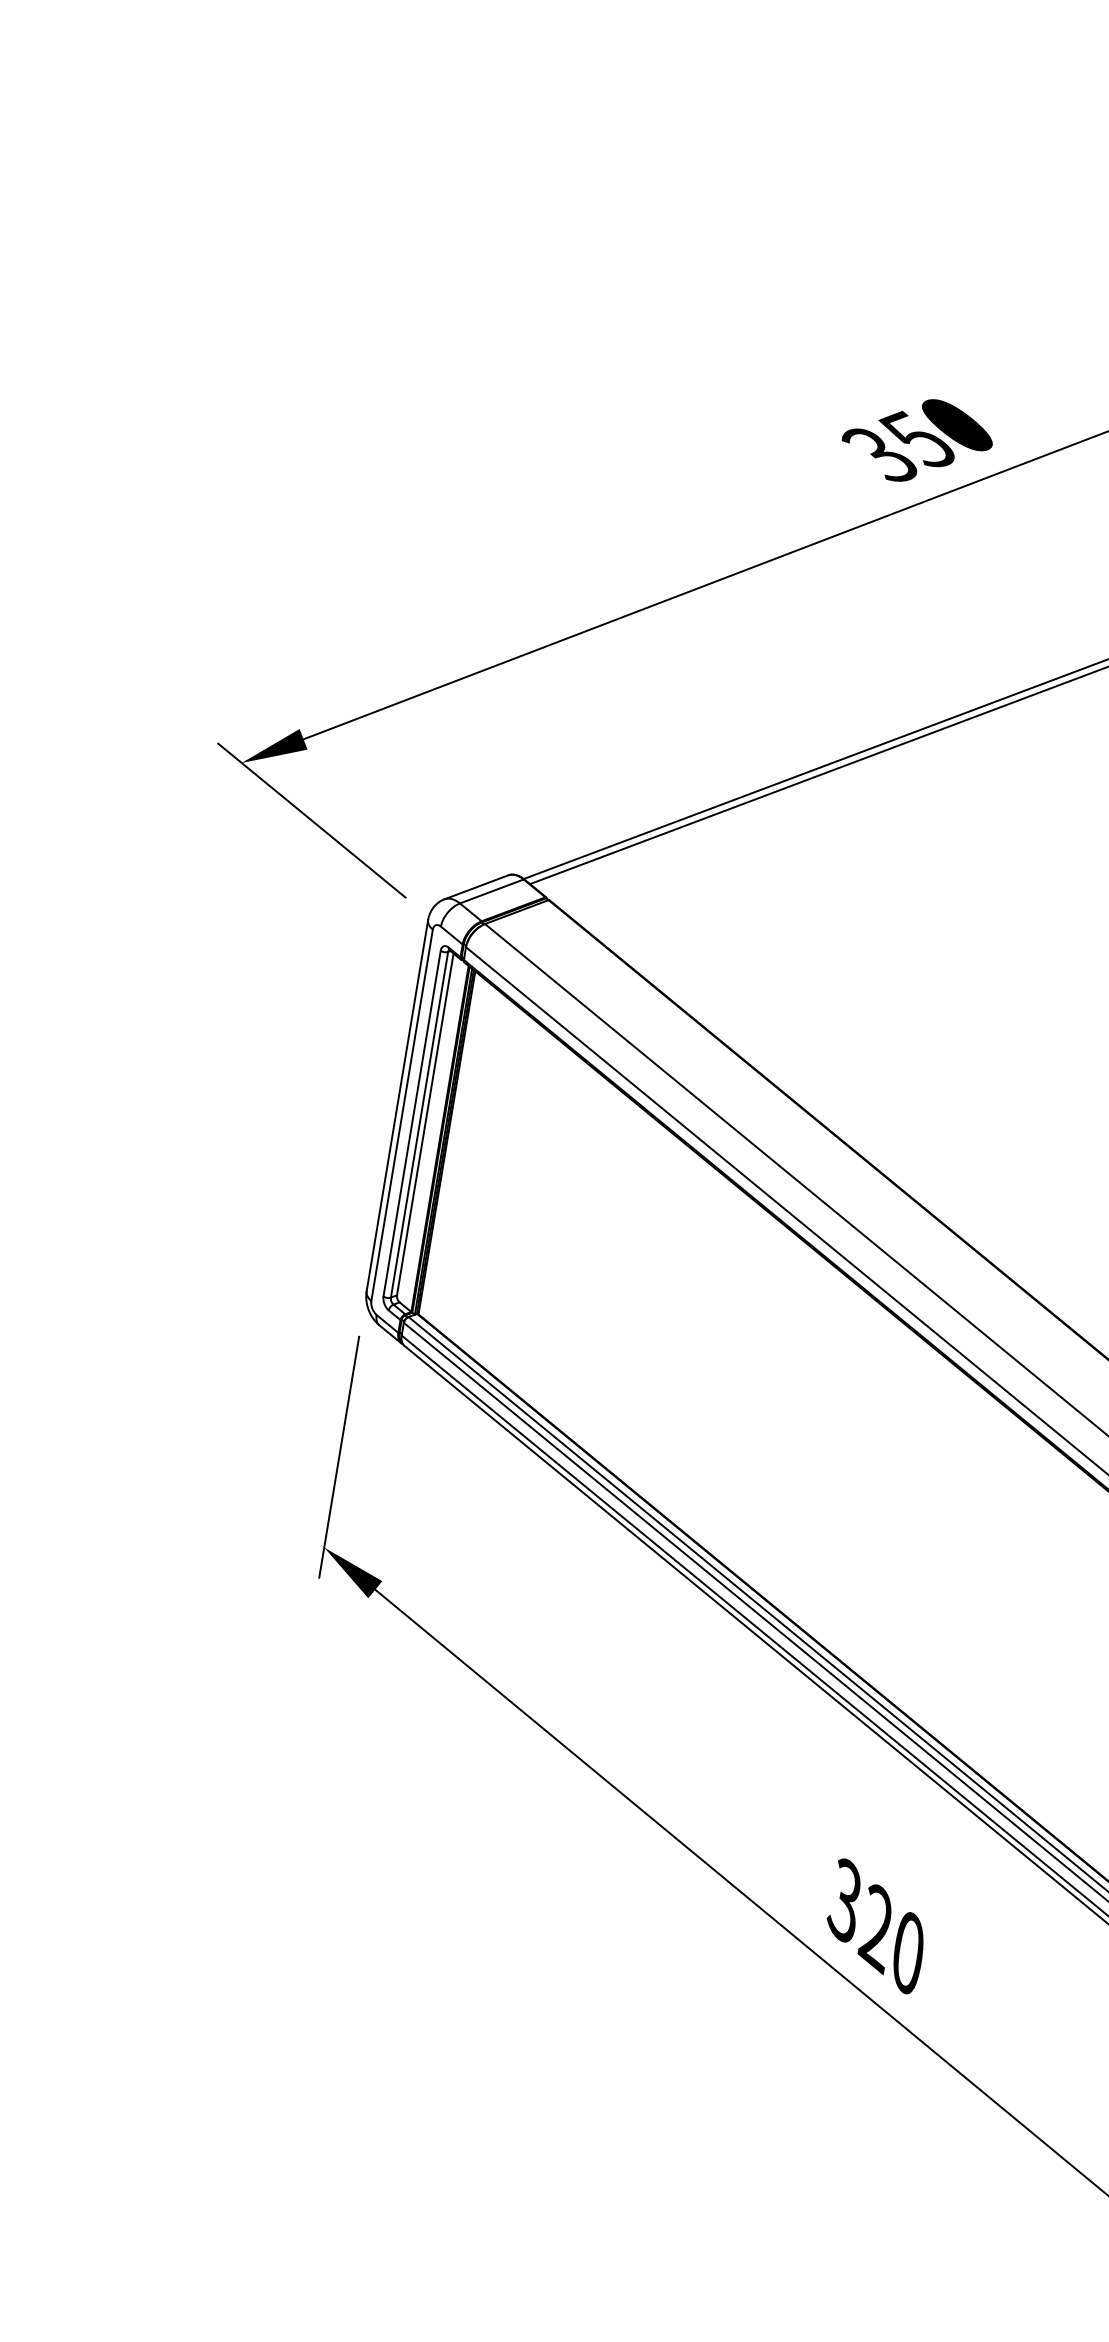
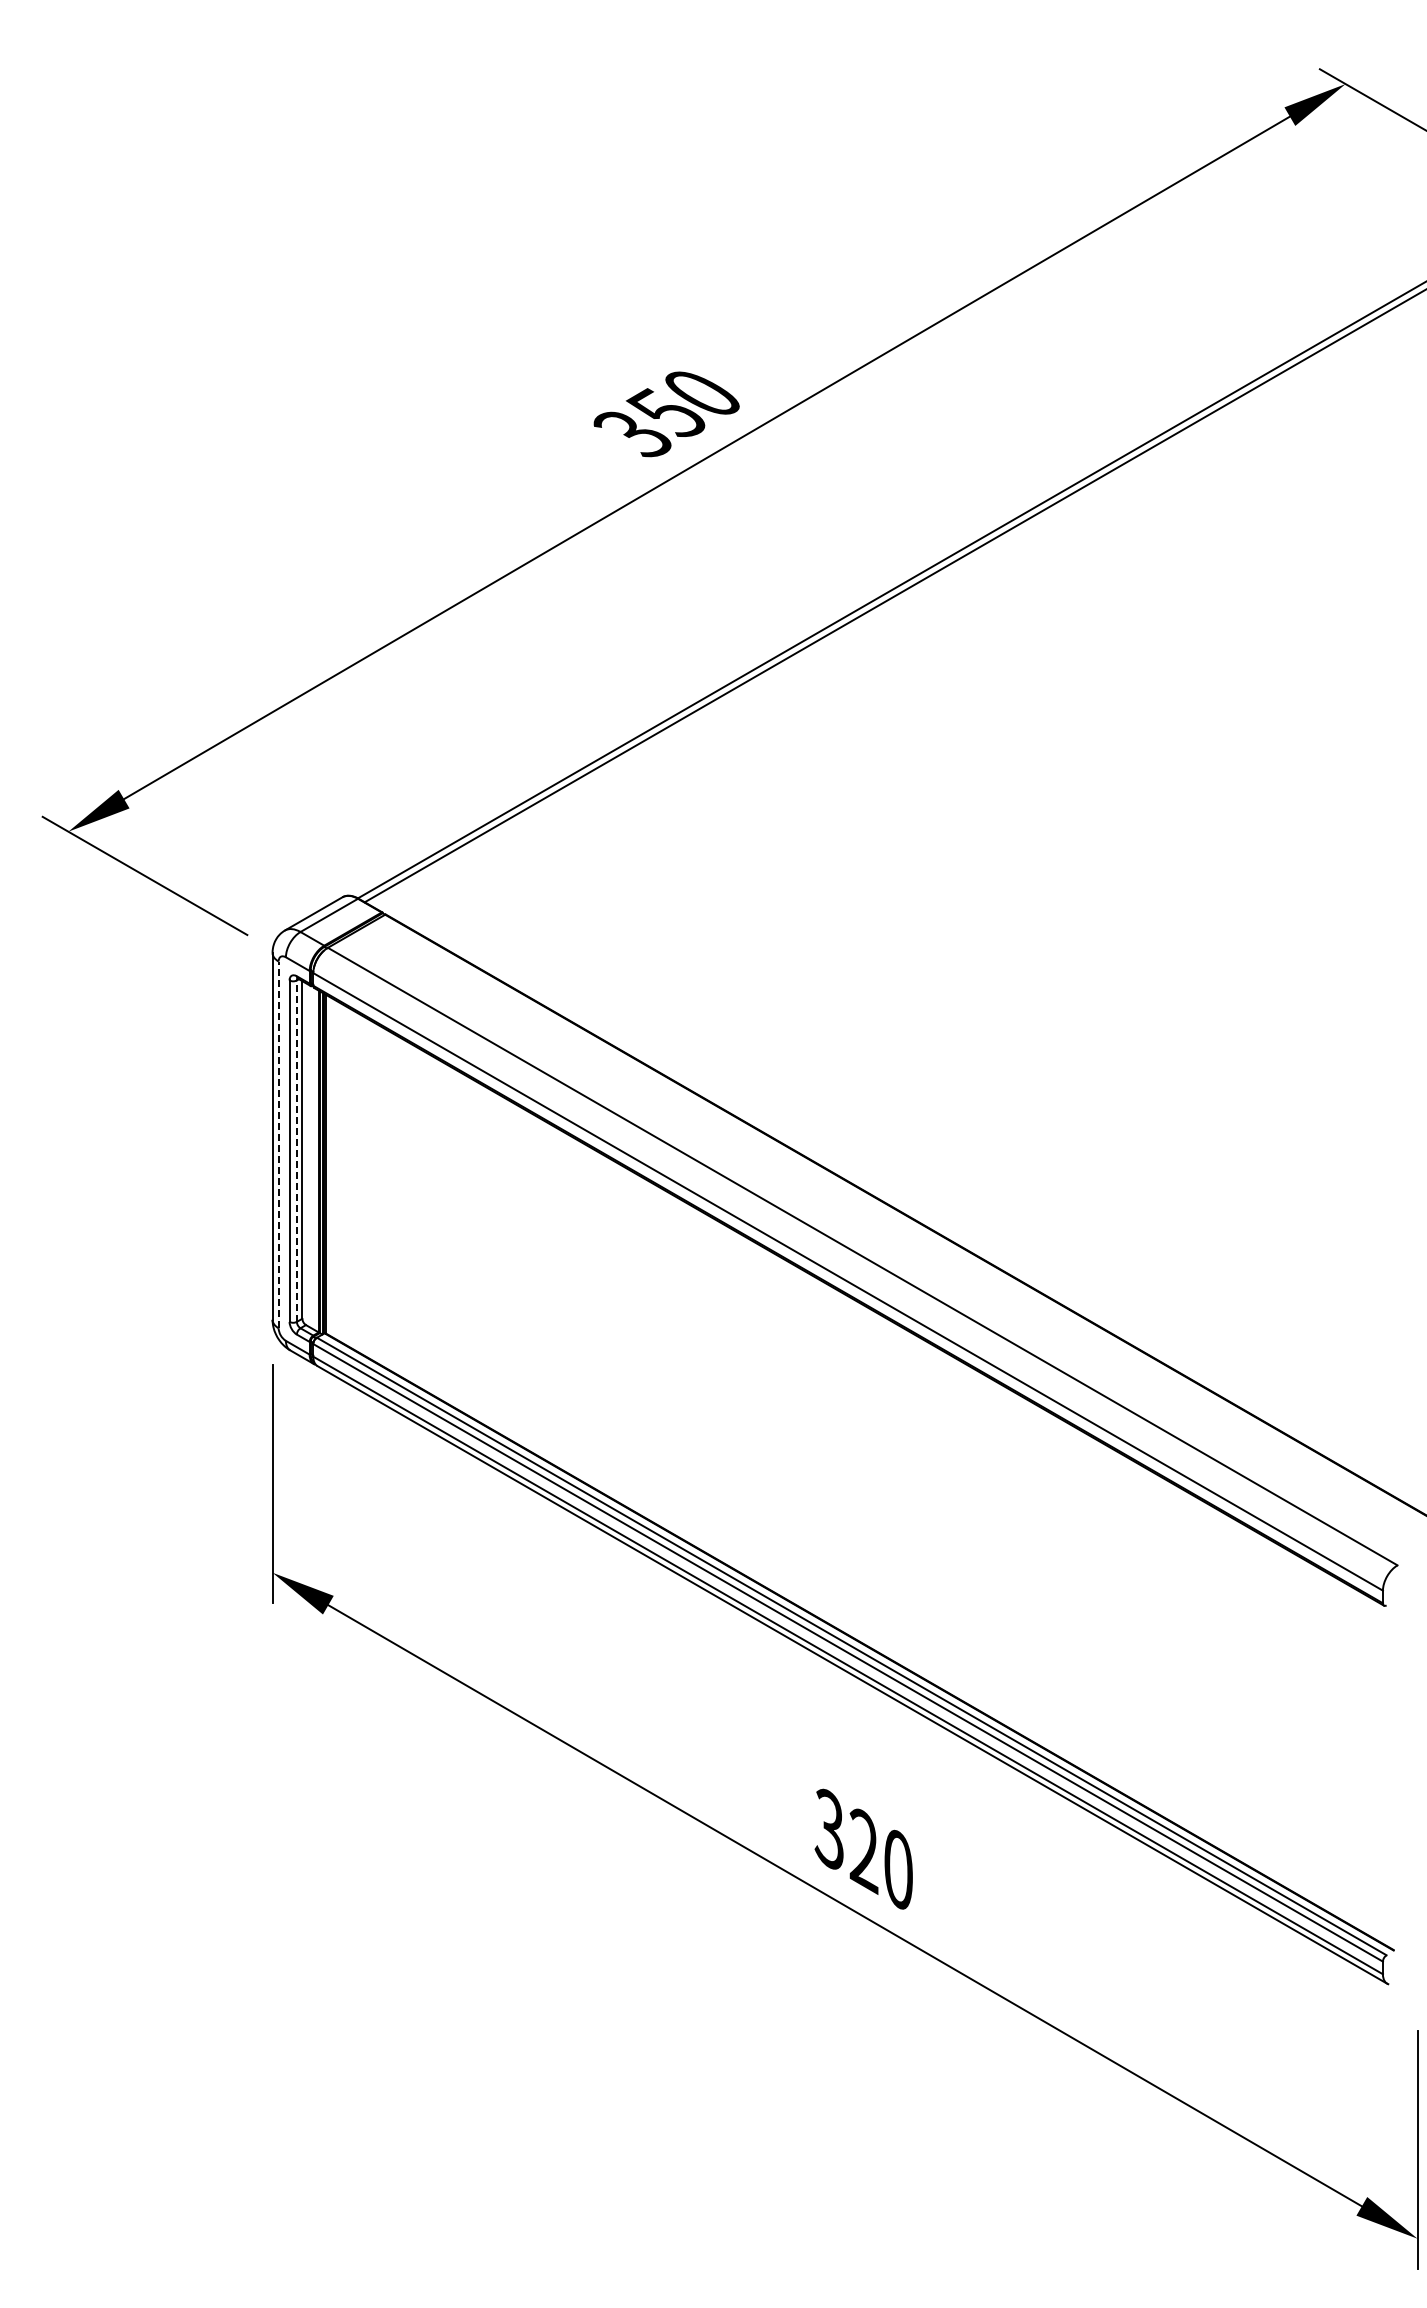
line: (402, 1114) -> (278, 1144), solid -> dashed
line: (419, 1125) -> (296, 1151), solid -> dashed

